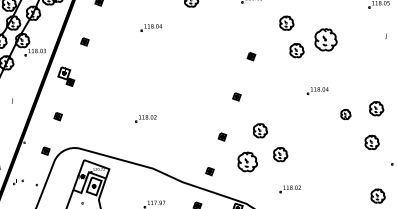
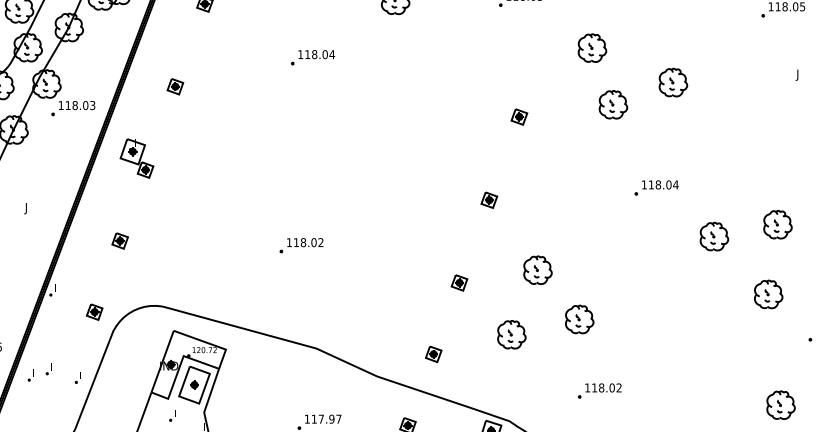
part: (325, 39) -> (672, 81), size x0.62
part: (345, 114) -> (713, 236), size x1.43
part: (247, 161) -> (511, 333), size x0.71

